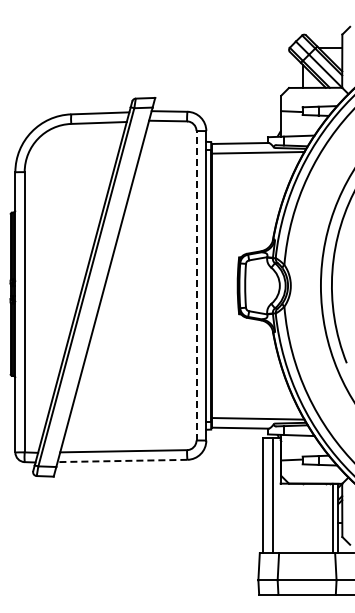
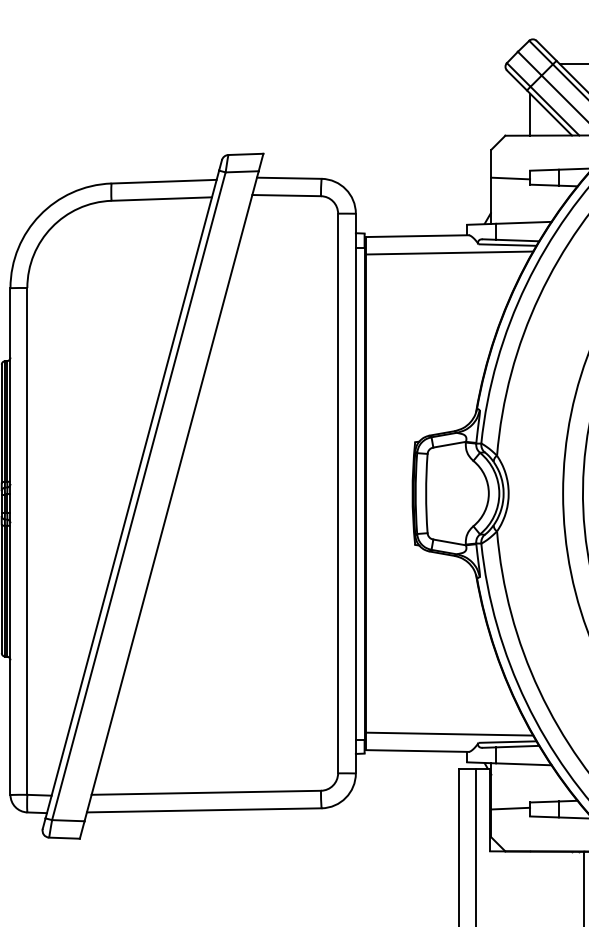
line: (196, 285) -> (338, 492), dashed -> solid
line: (122, 460) -> (204, 809), dashed -> solid

